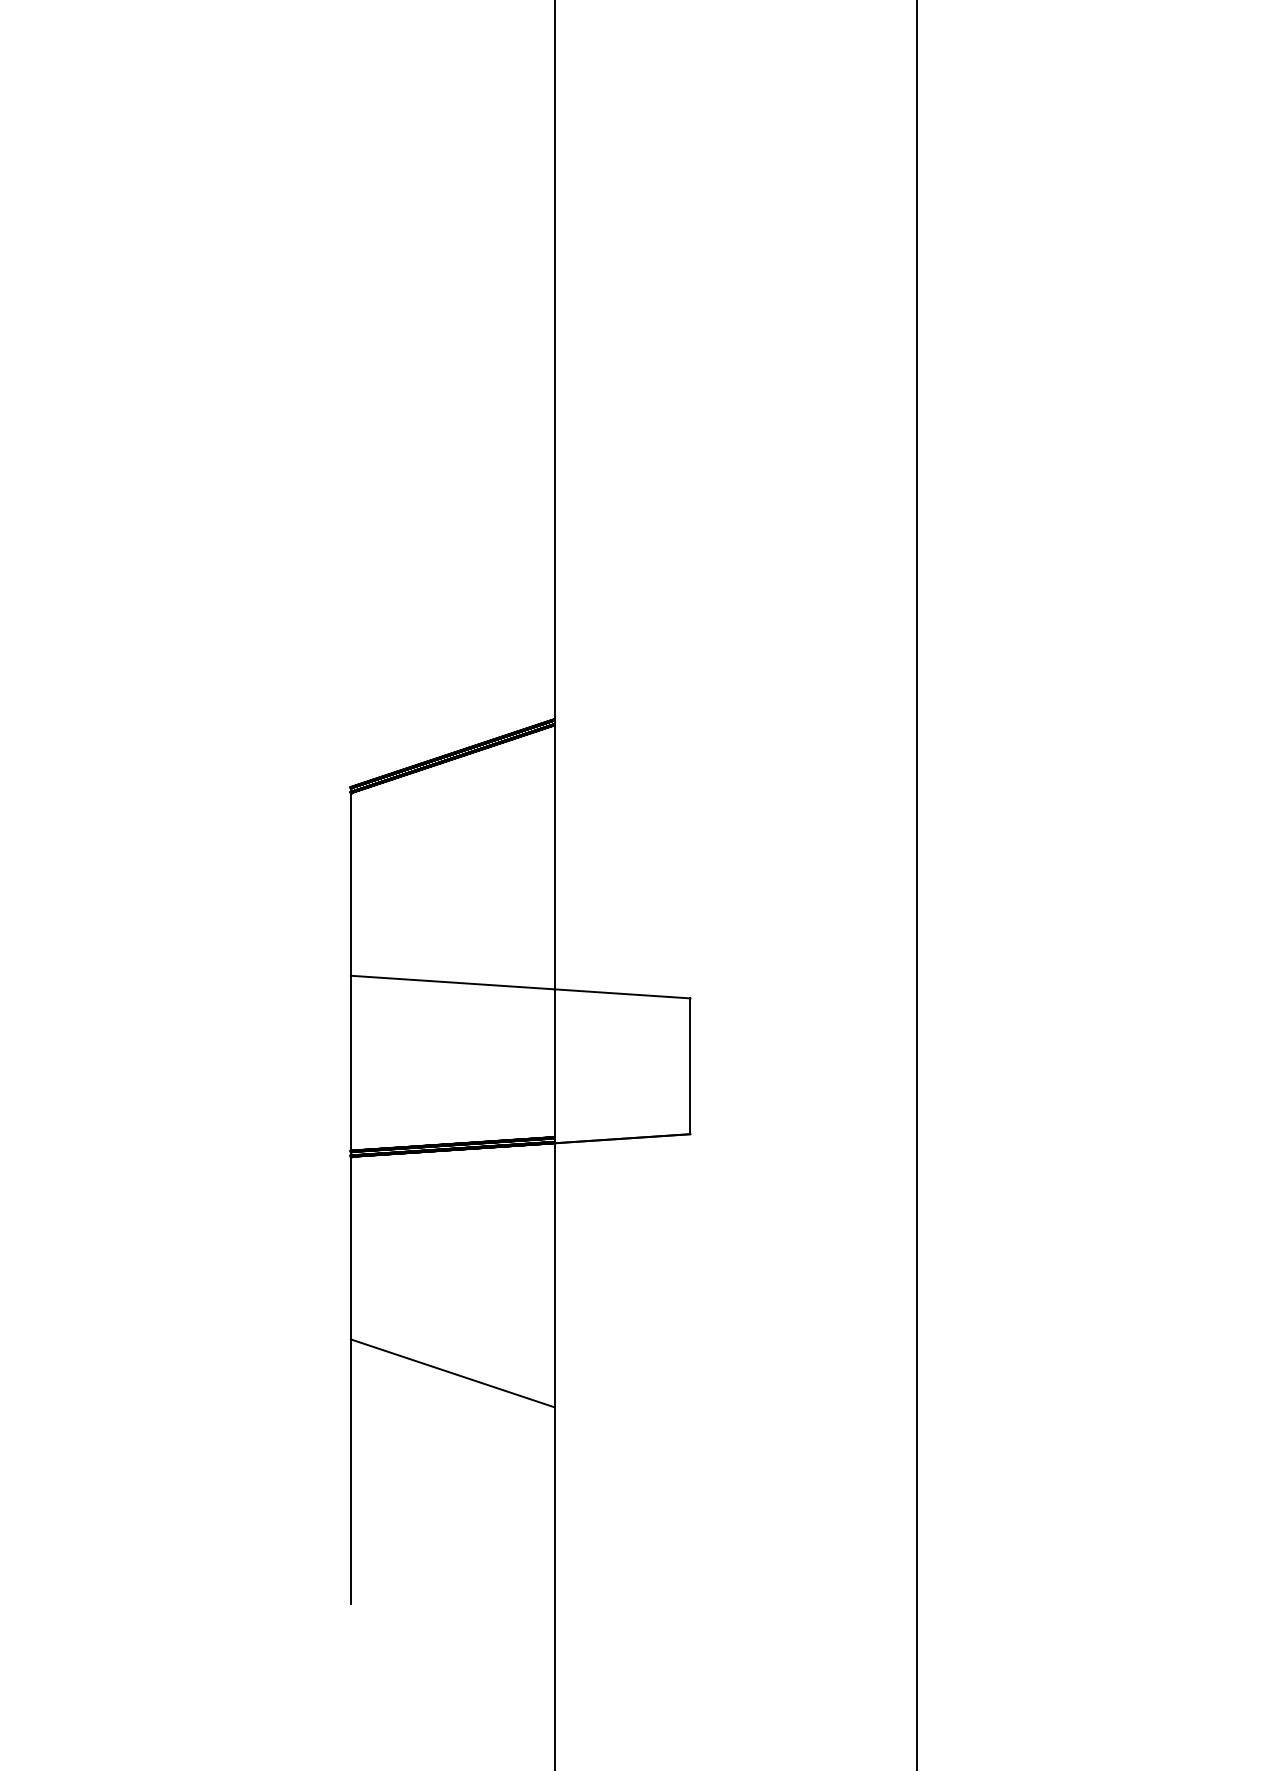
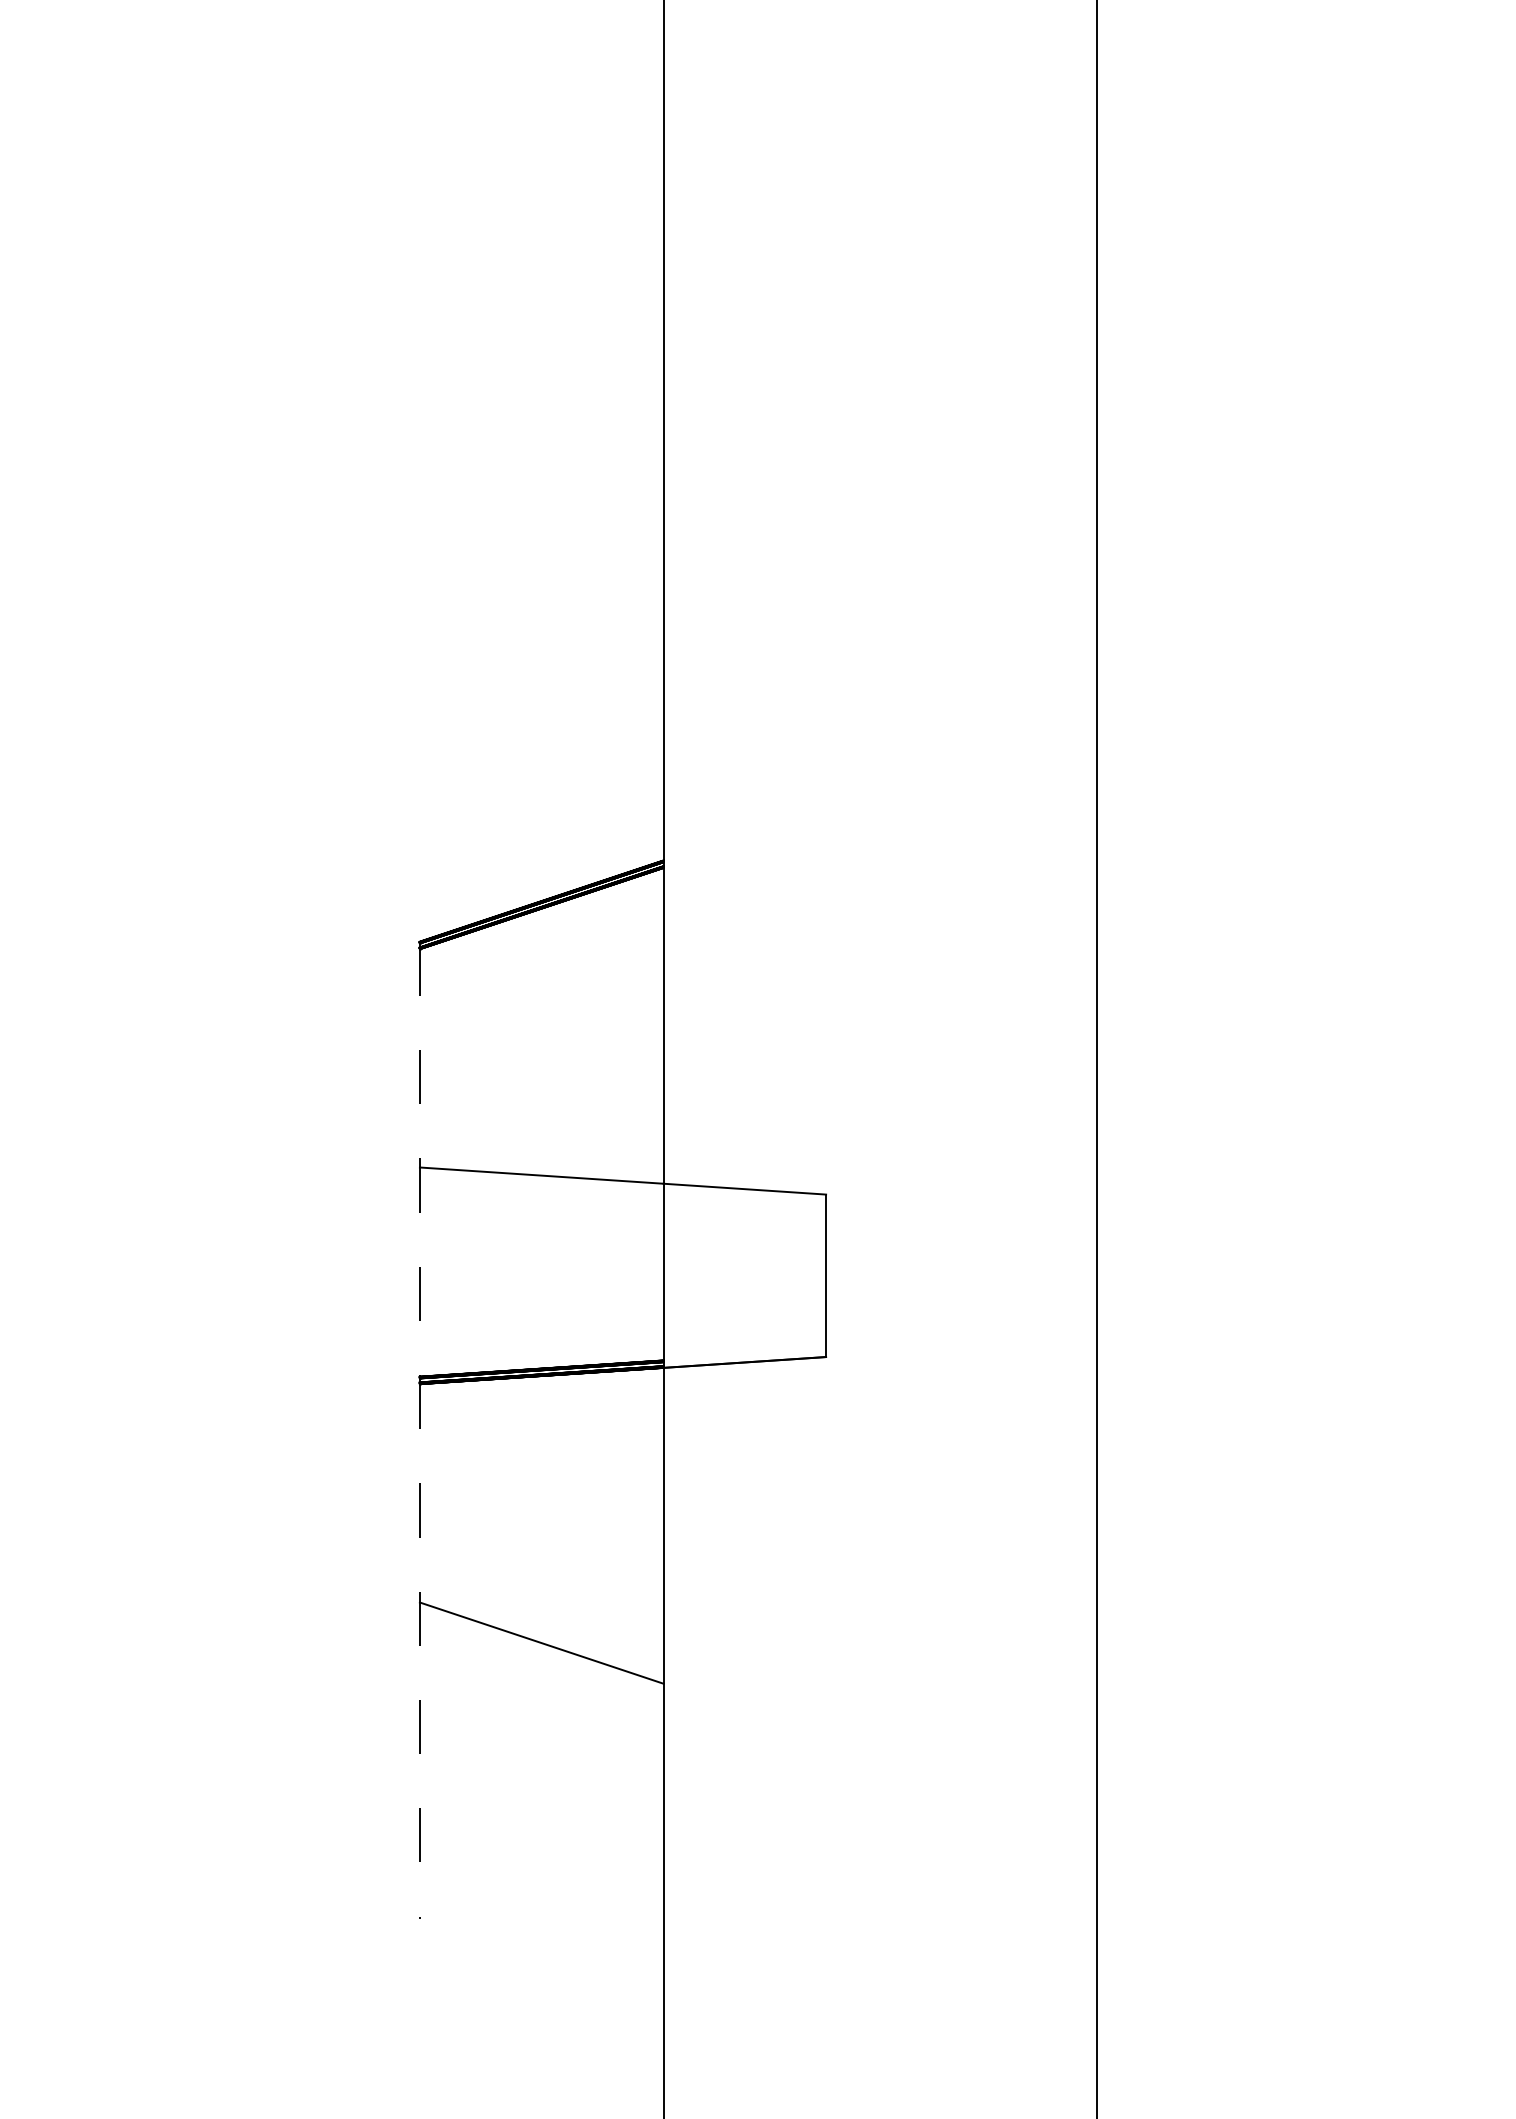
line: (350, 1195) -> (419, 1430), solid -> dashed

